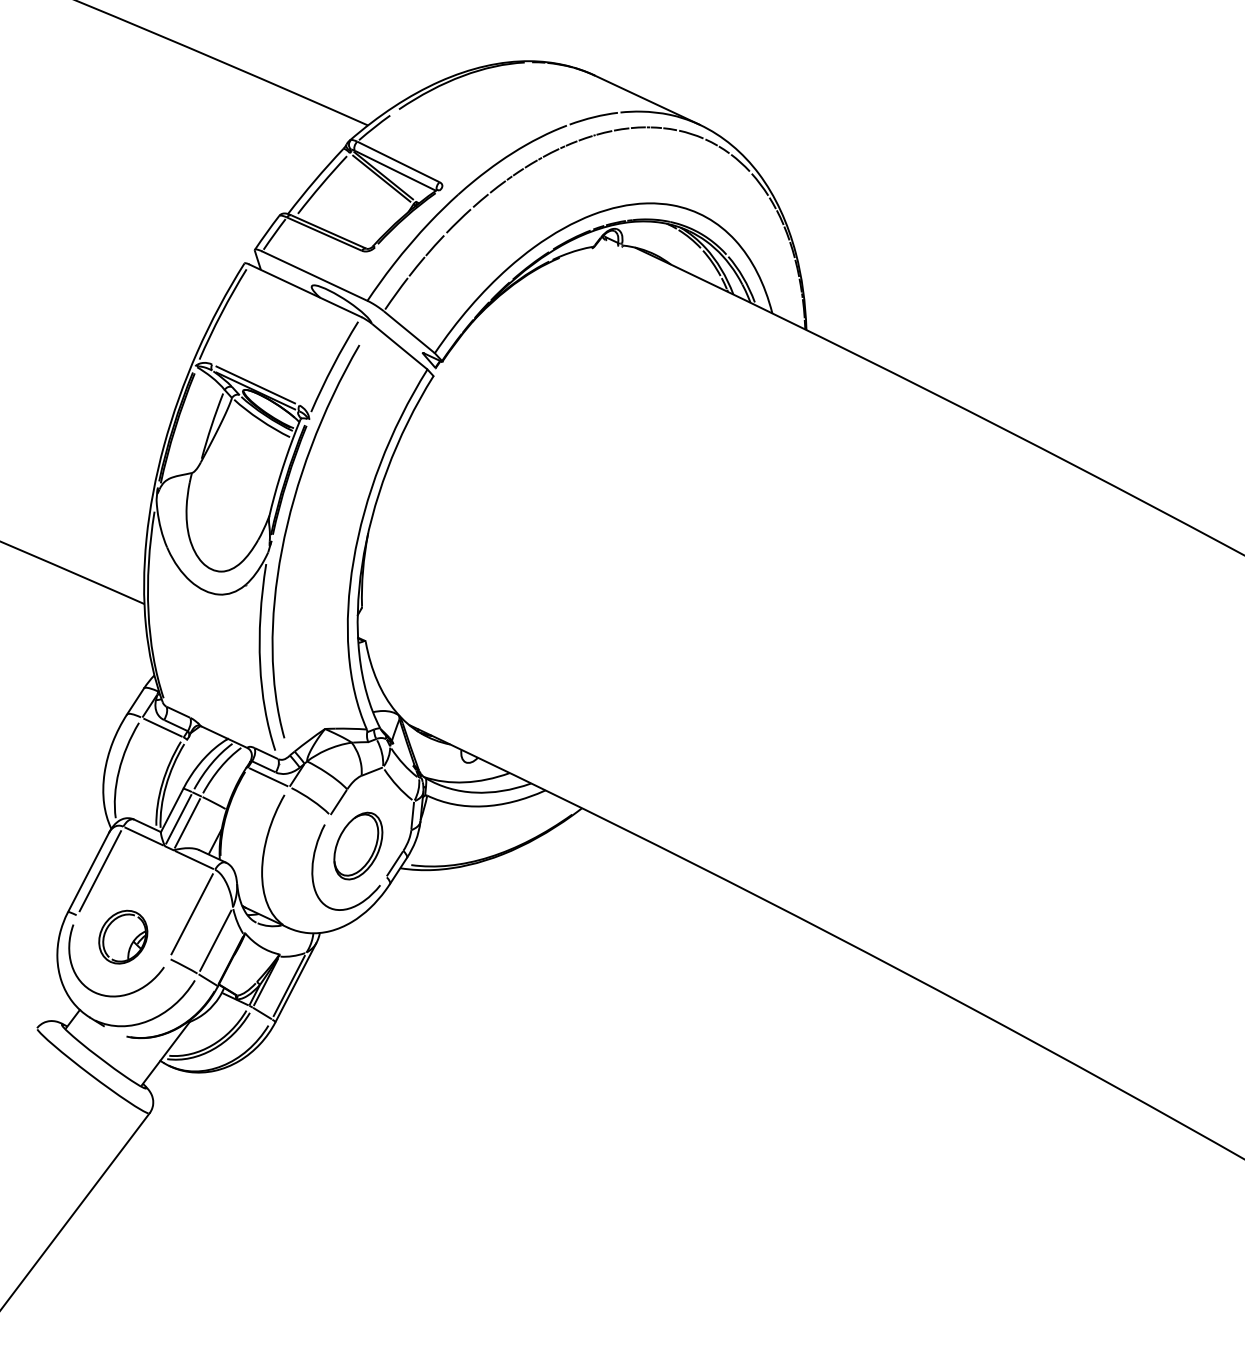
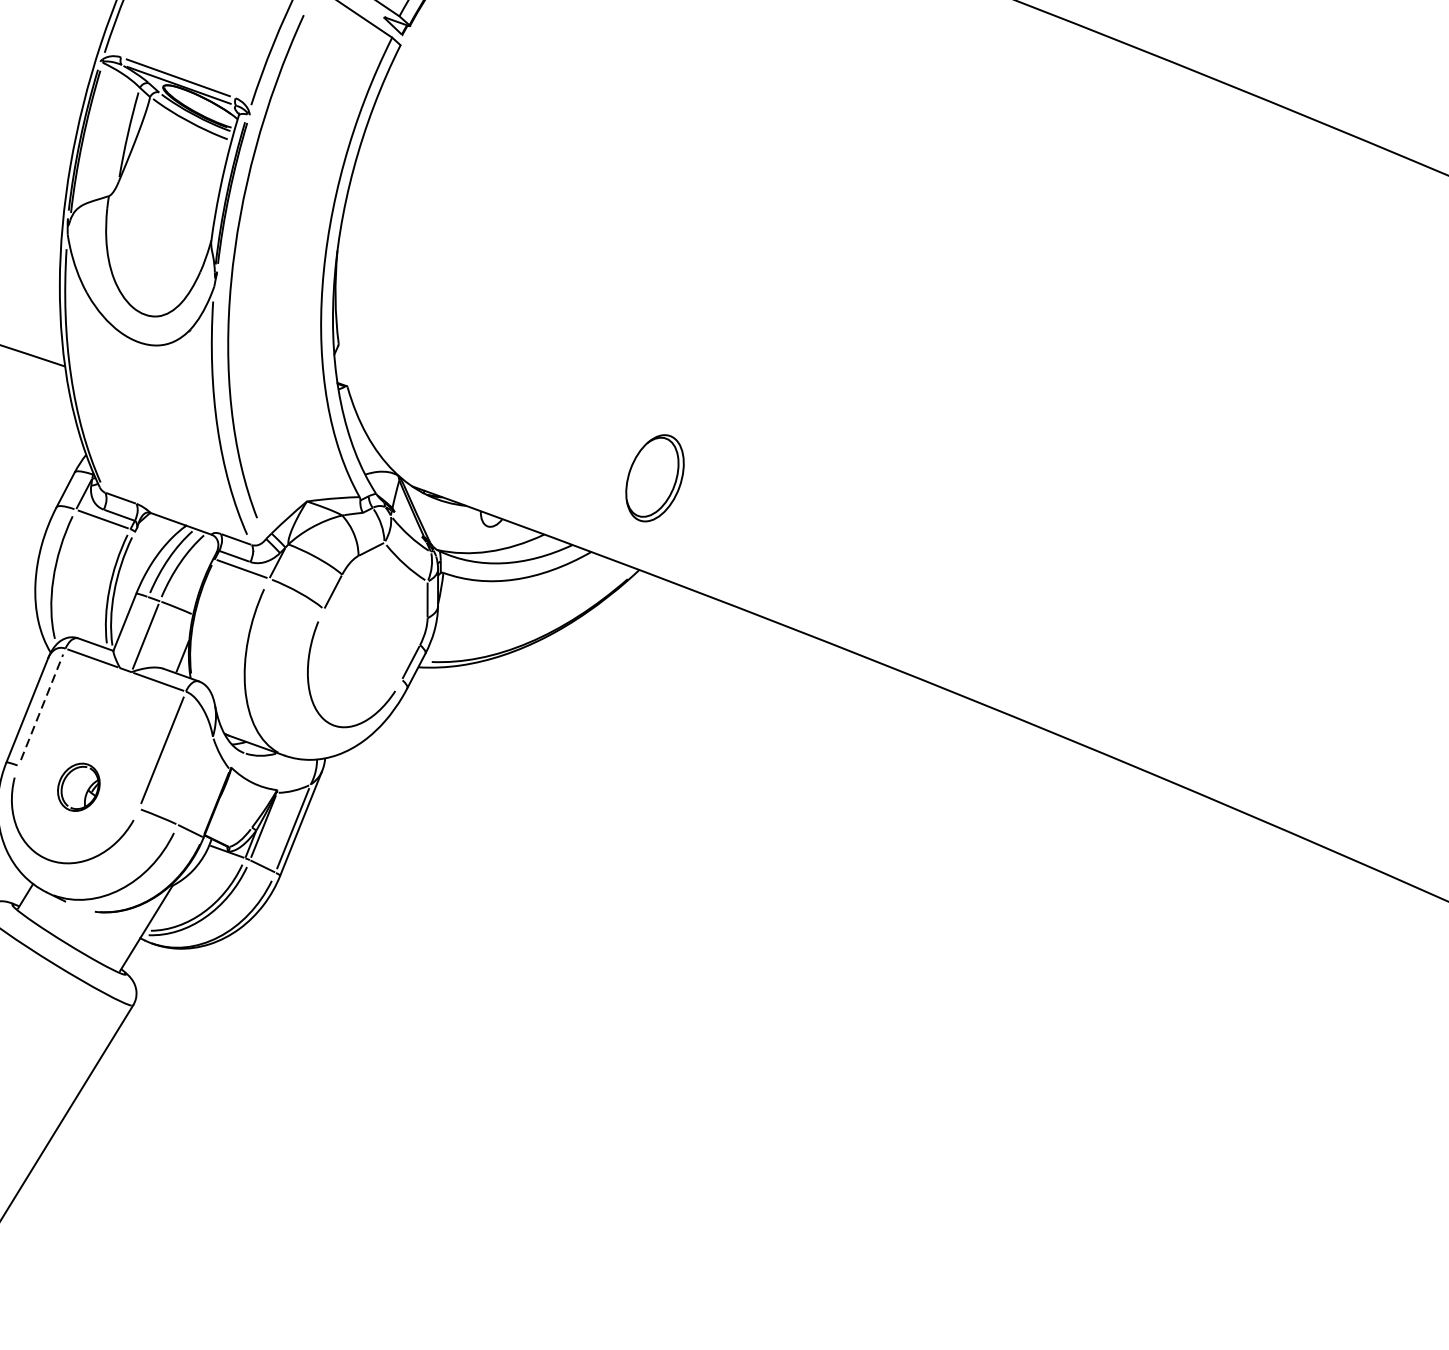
line: (178, 819) -> (133, 632), removed
part: (358, 845) -> (655, 477), moved
line: (100, 870) -> (42, 706), solid -> dashed
part: (123, 936) -> (78, 786), size x0.7
line: (215, 940) -> (194, 780), removed

